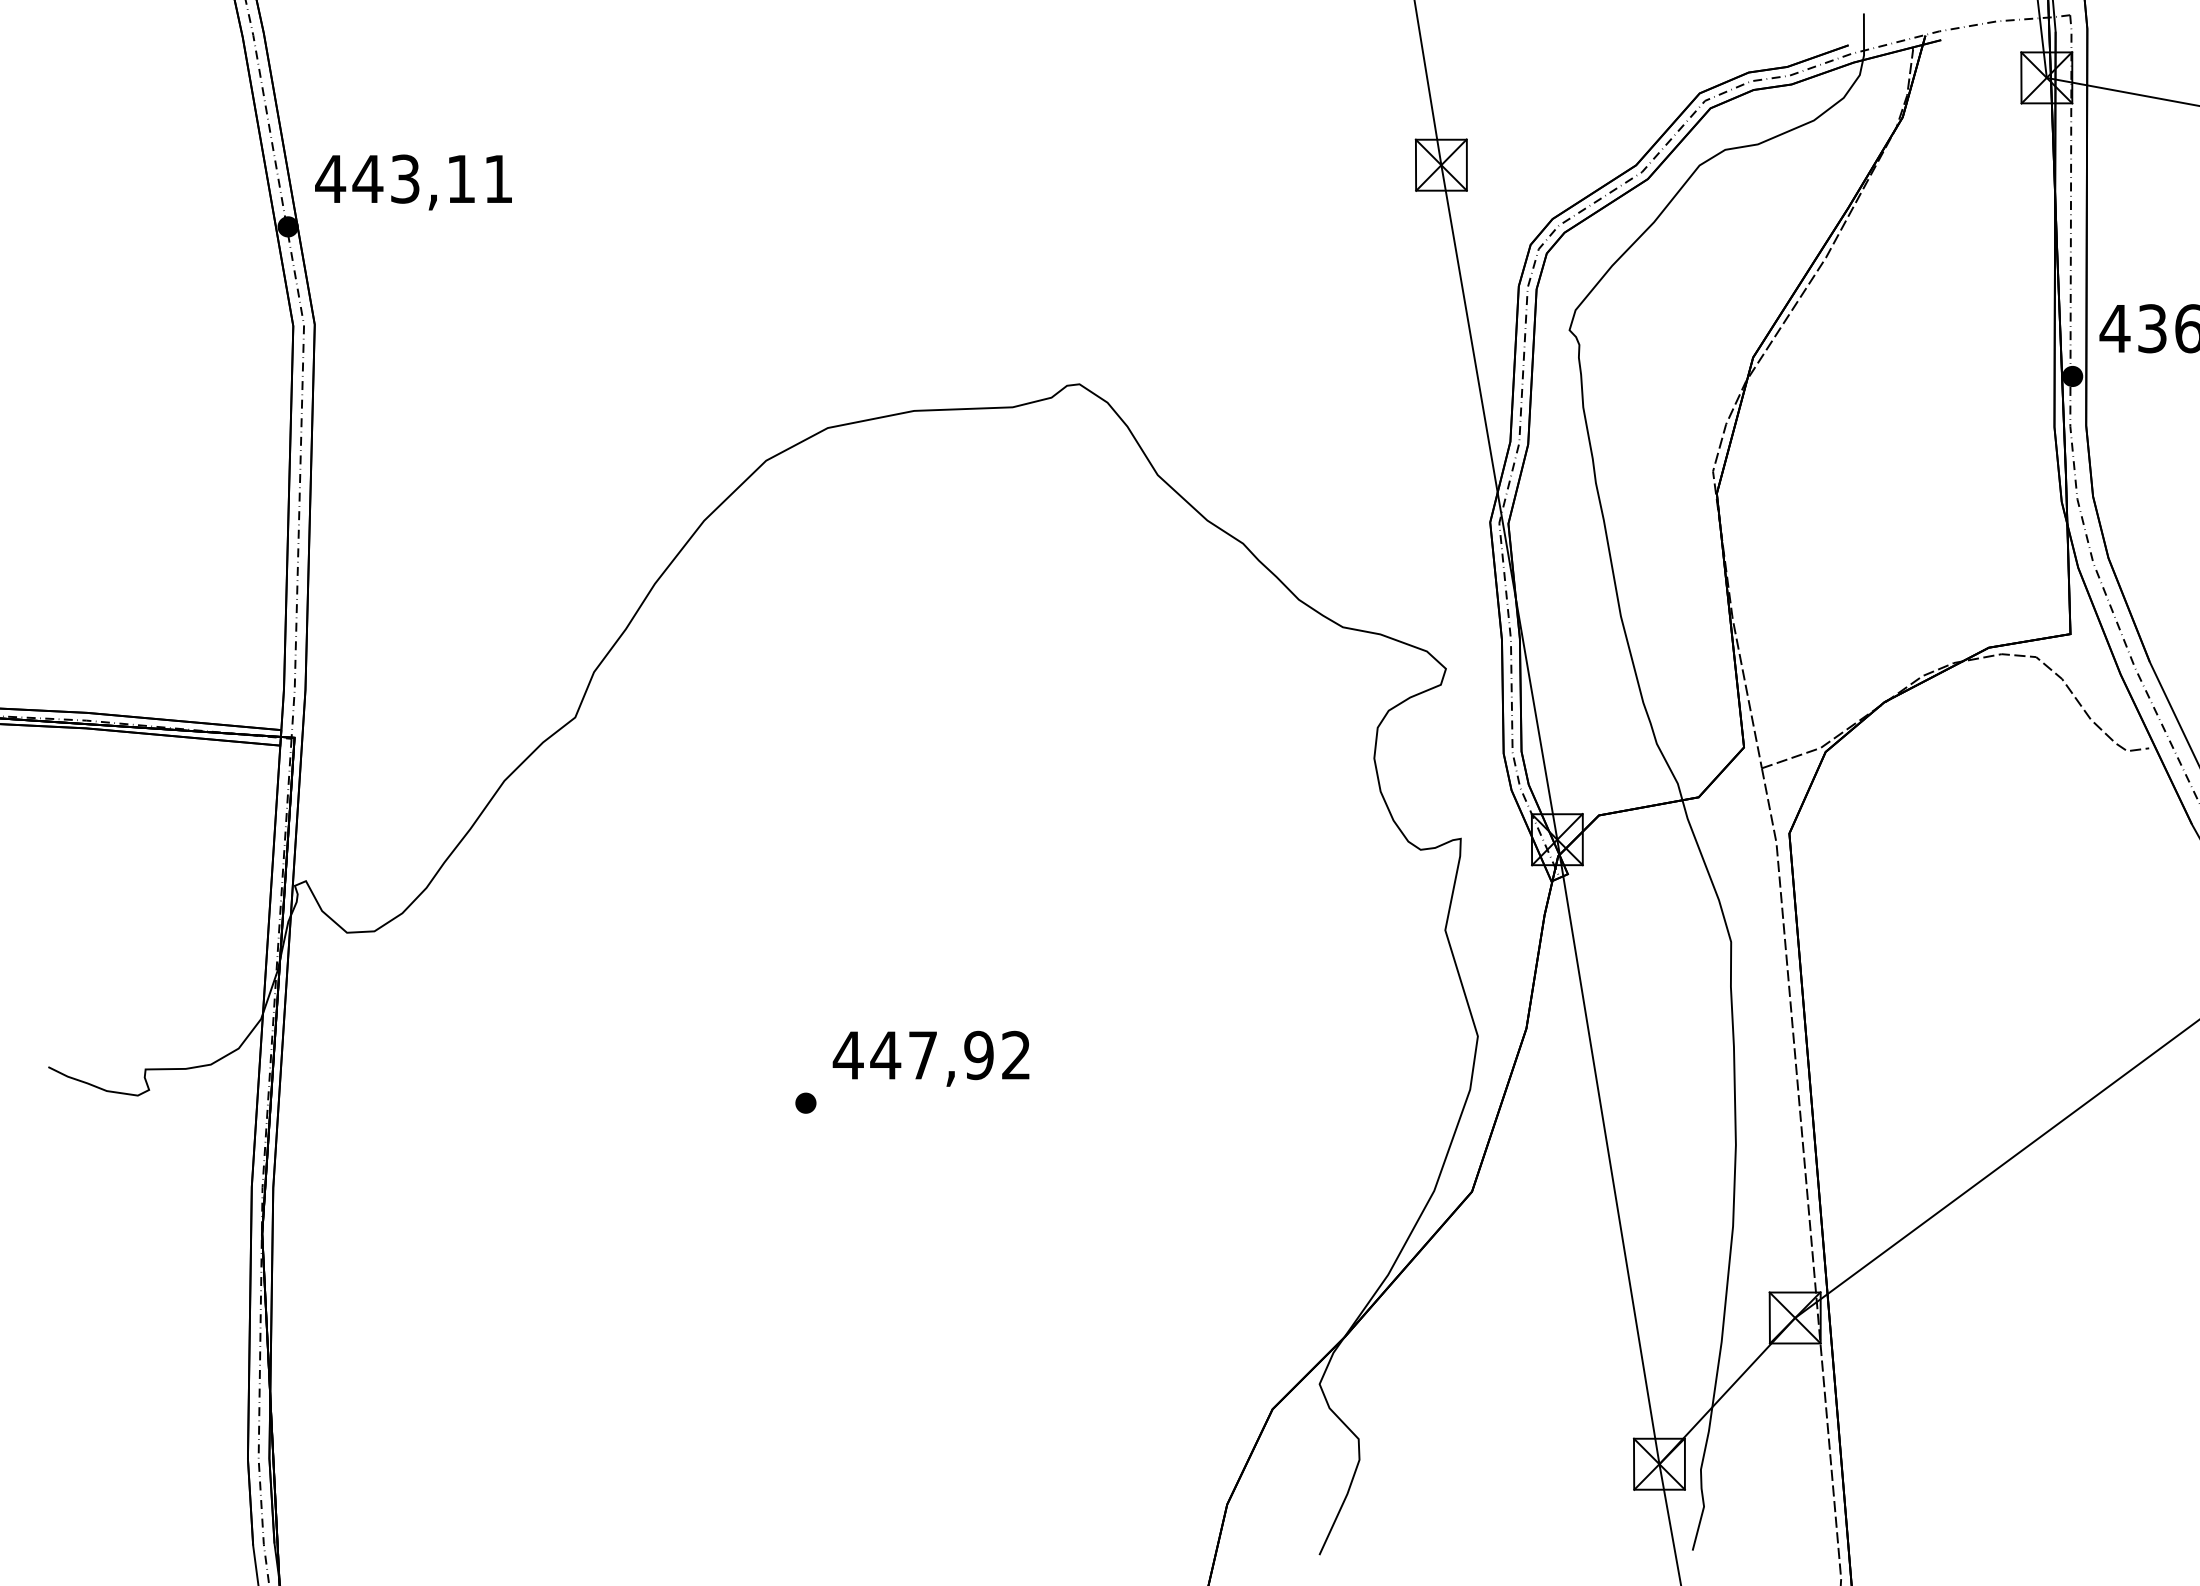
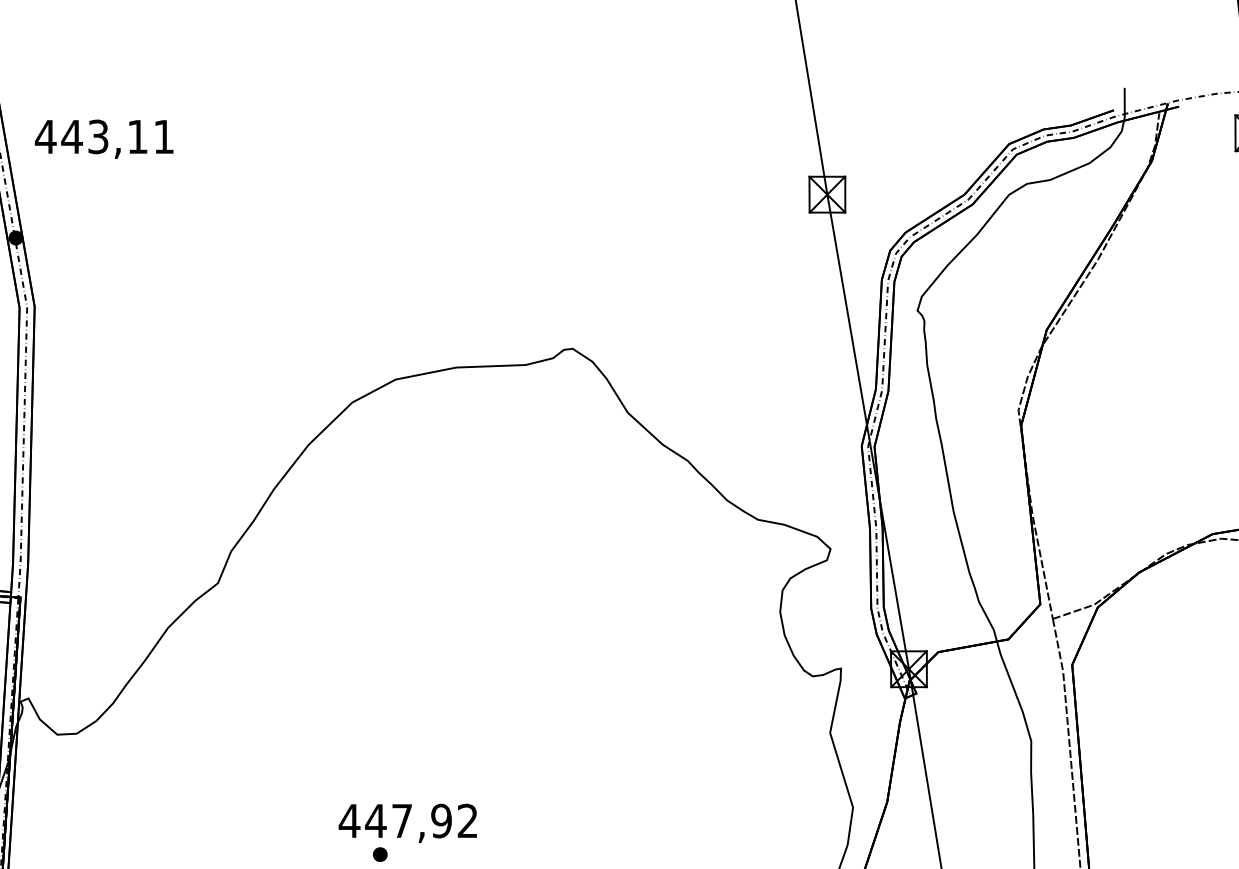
text: (413, 182) -> (104, 139), moved
text: (930, 1058) -> (407, 823), moved

